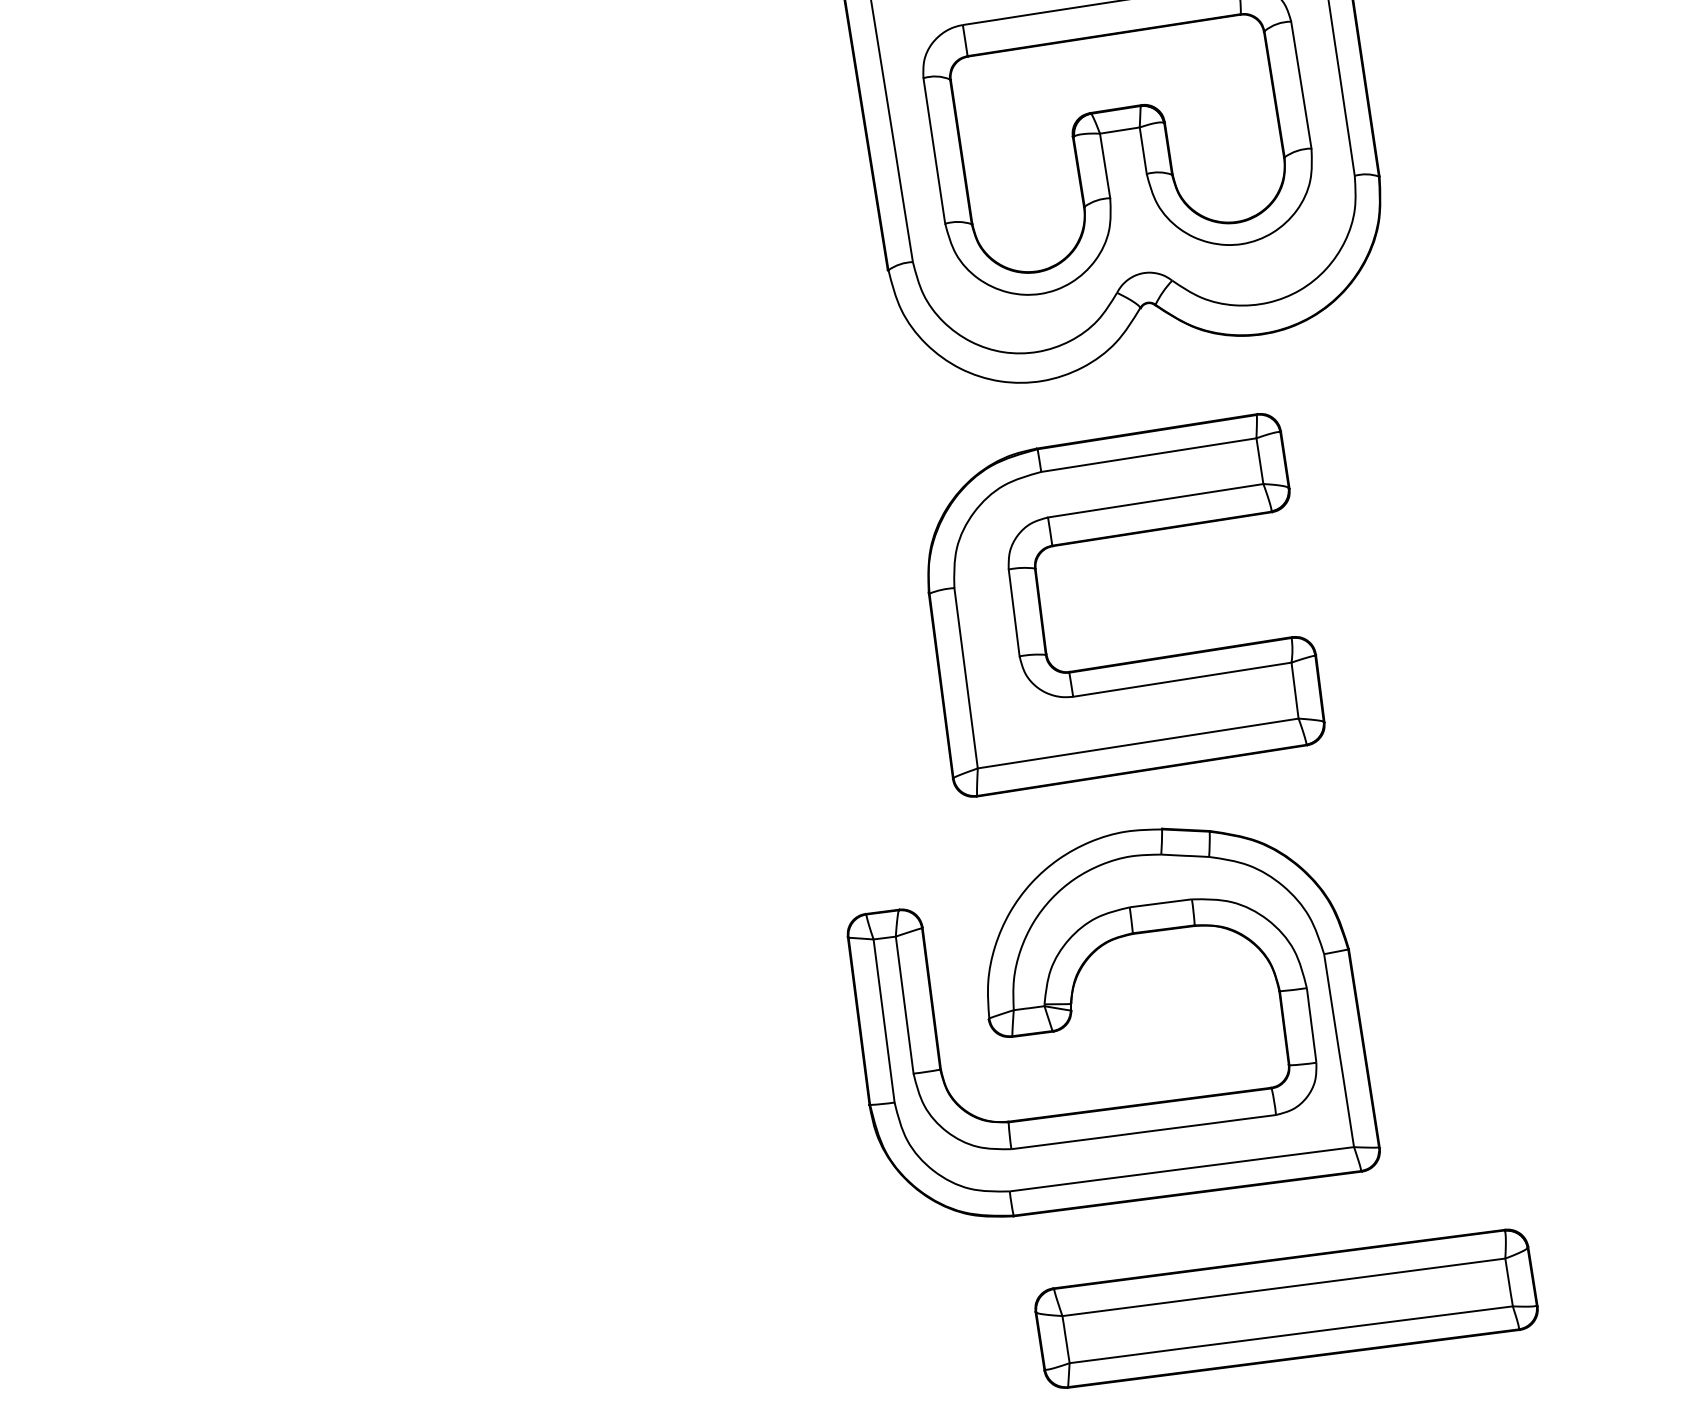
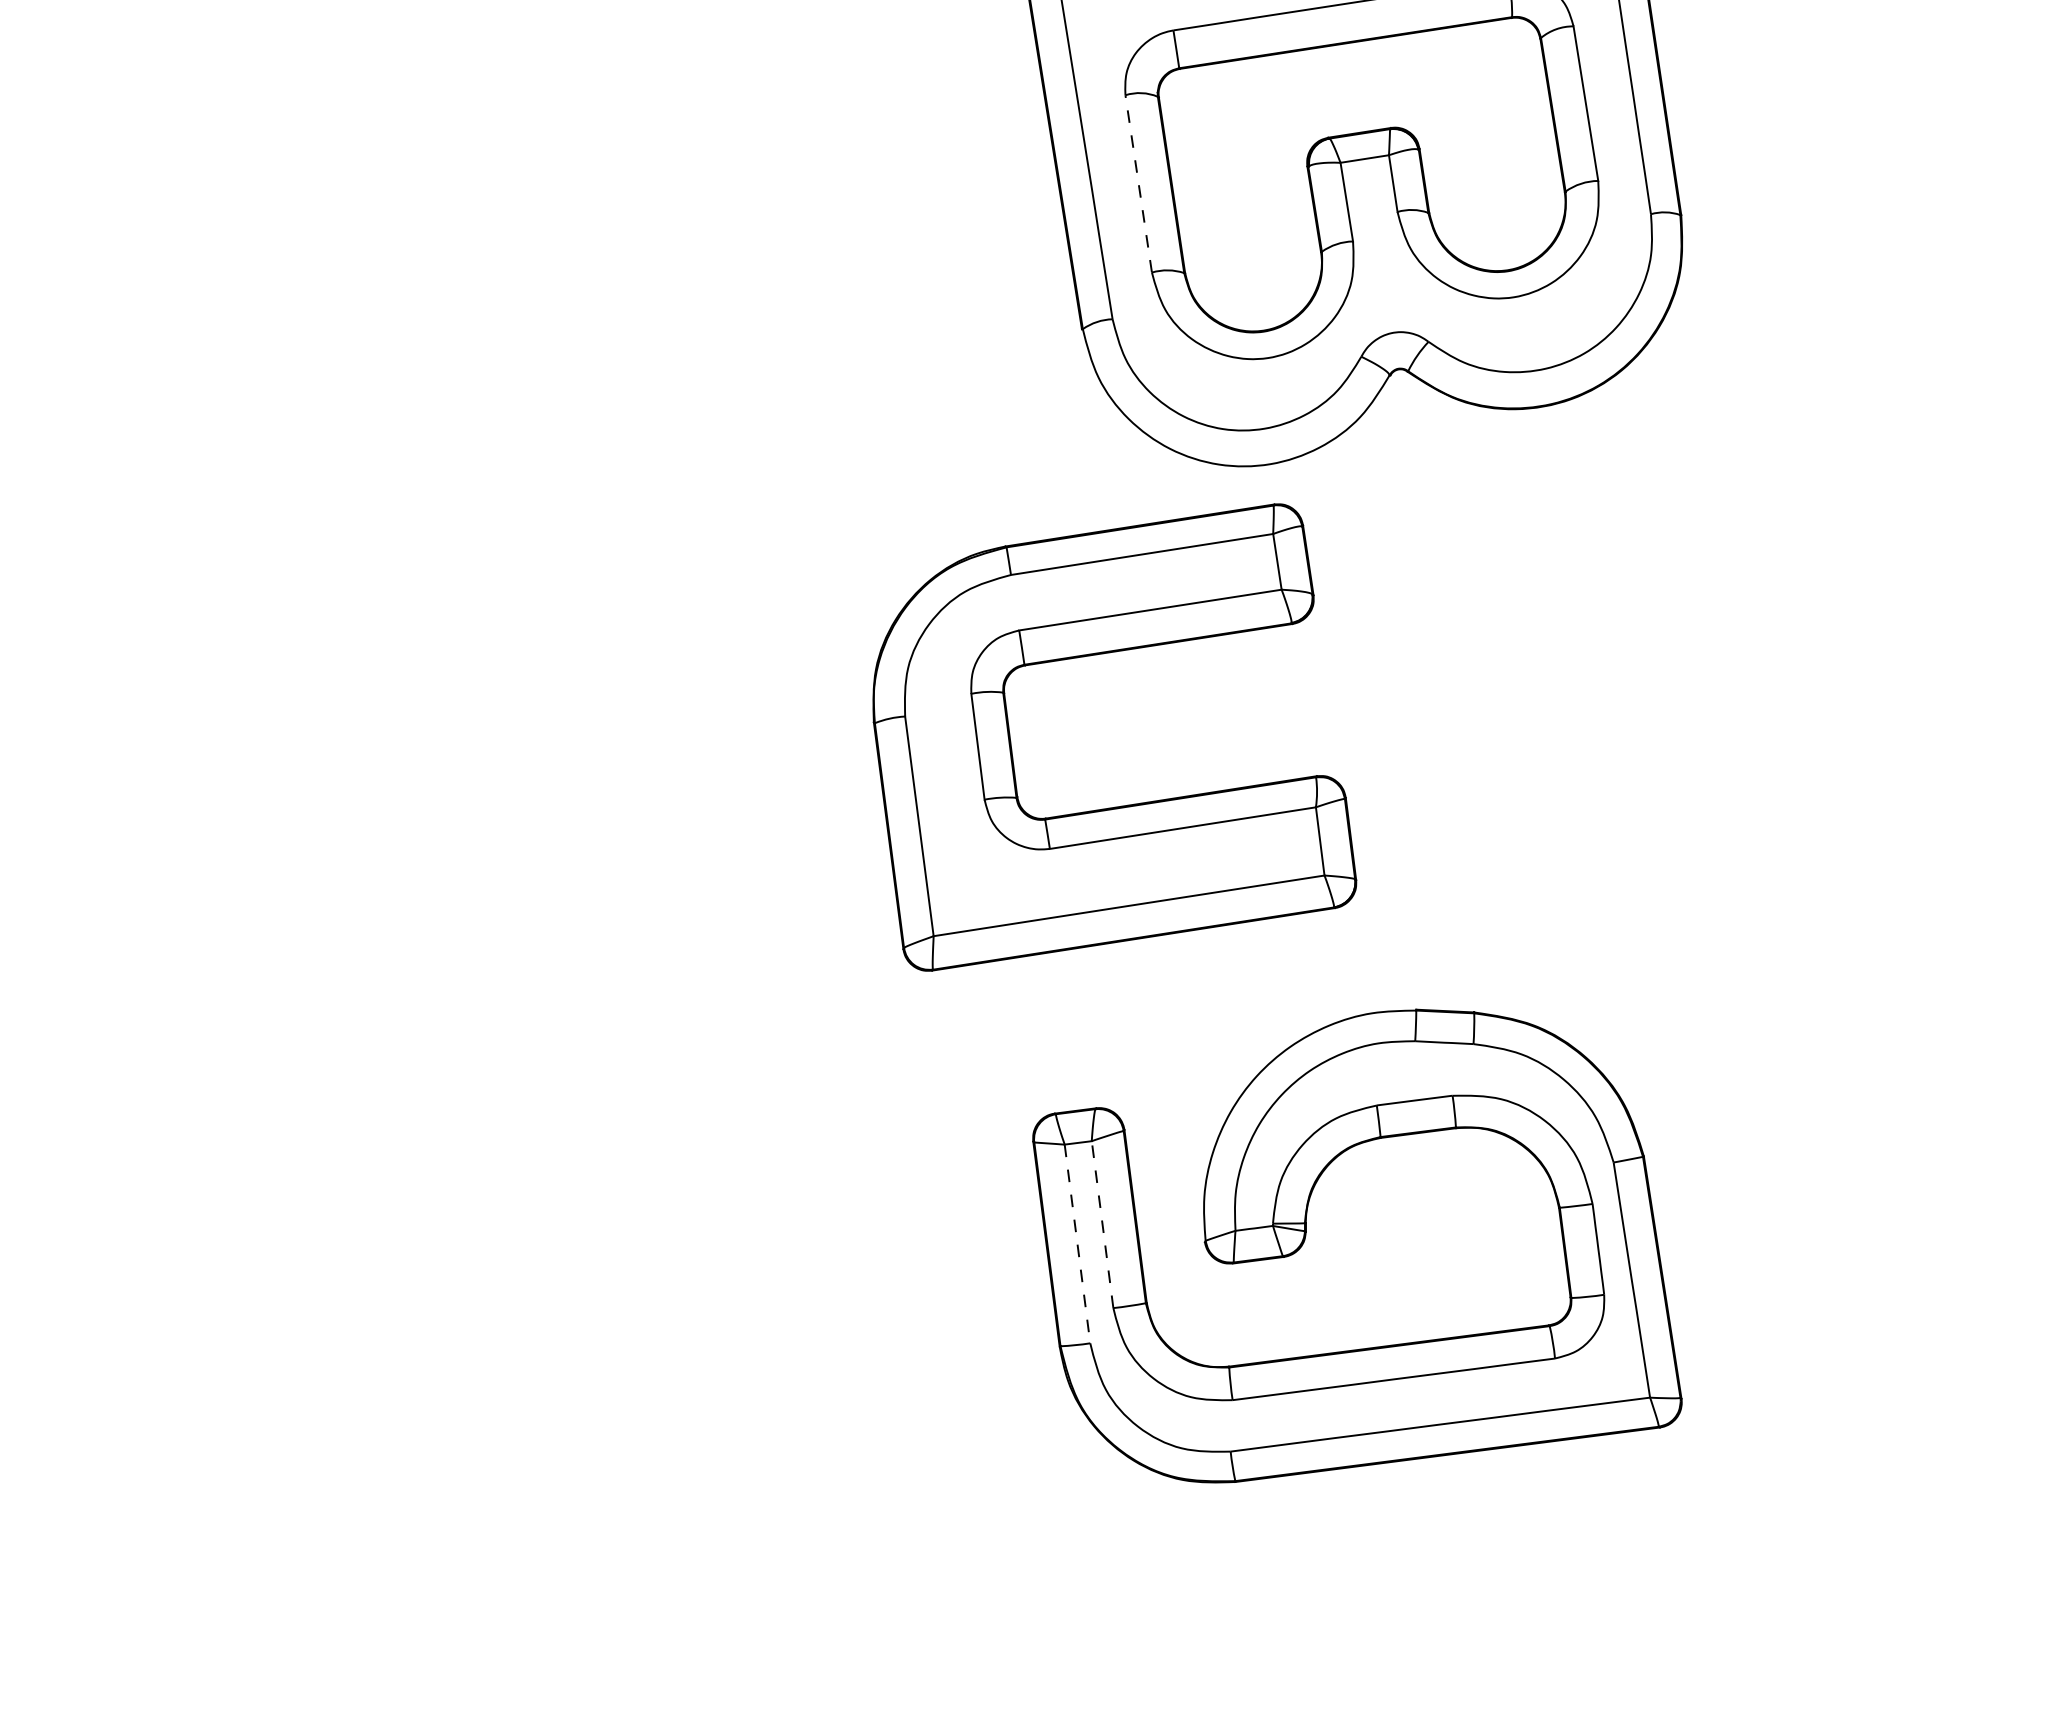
line: (934, 150) -> (1138, 183), solid -> dashed
part: (1136, 660) -> (1127, 804), moved
line: (904, 1005) -> (1102, 1224), solid -> dashed
line: (884, 1021) -> (1077, 1244), solid -> dashed
part: (1286, 1308) -> (1567, 1594), removed

